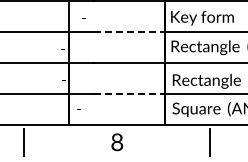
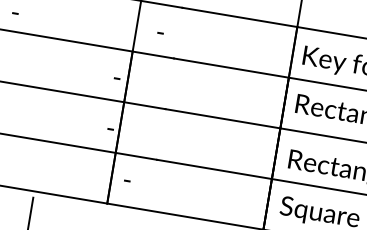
line: (129, 31) -> (231, 67), dashed -> solid
line: (129, 93) -> (214, 168), dashed -> solid

